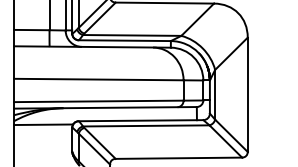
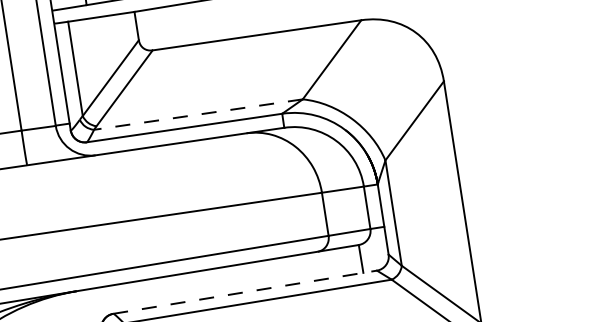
line: (131, 35) -> (196, 114), solid -> dashed
line: (141, 120) -> (245, 291), solid -> dashed

